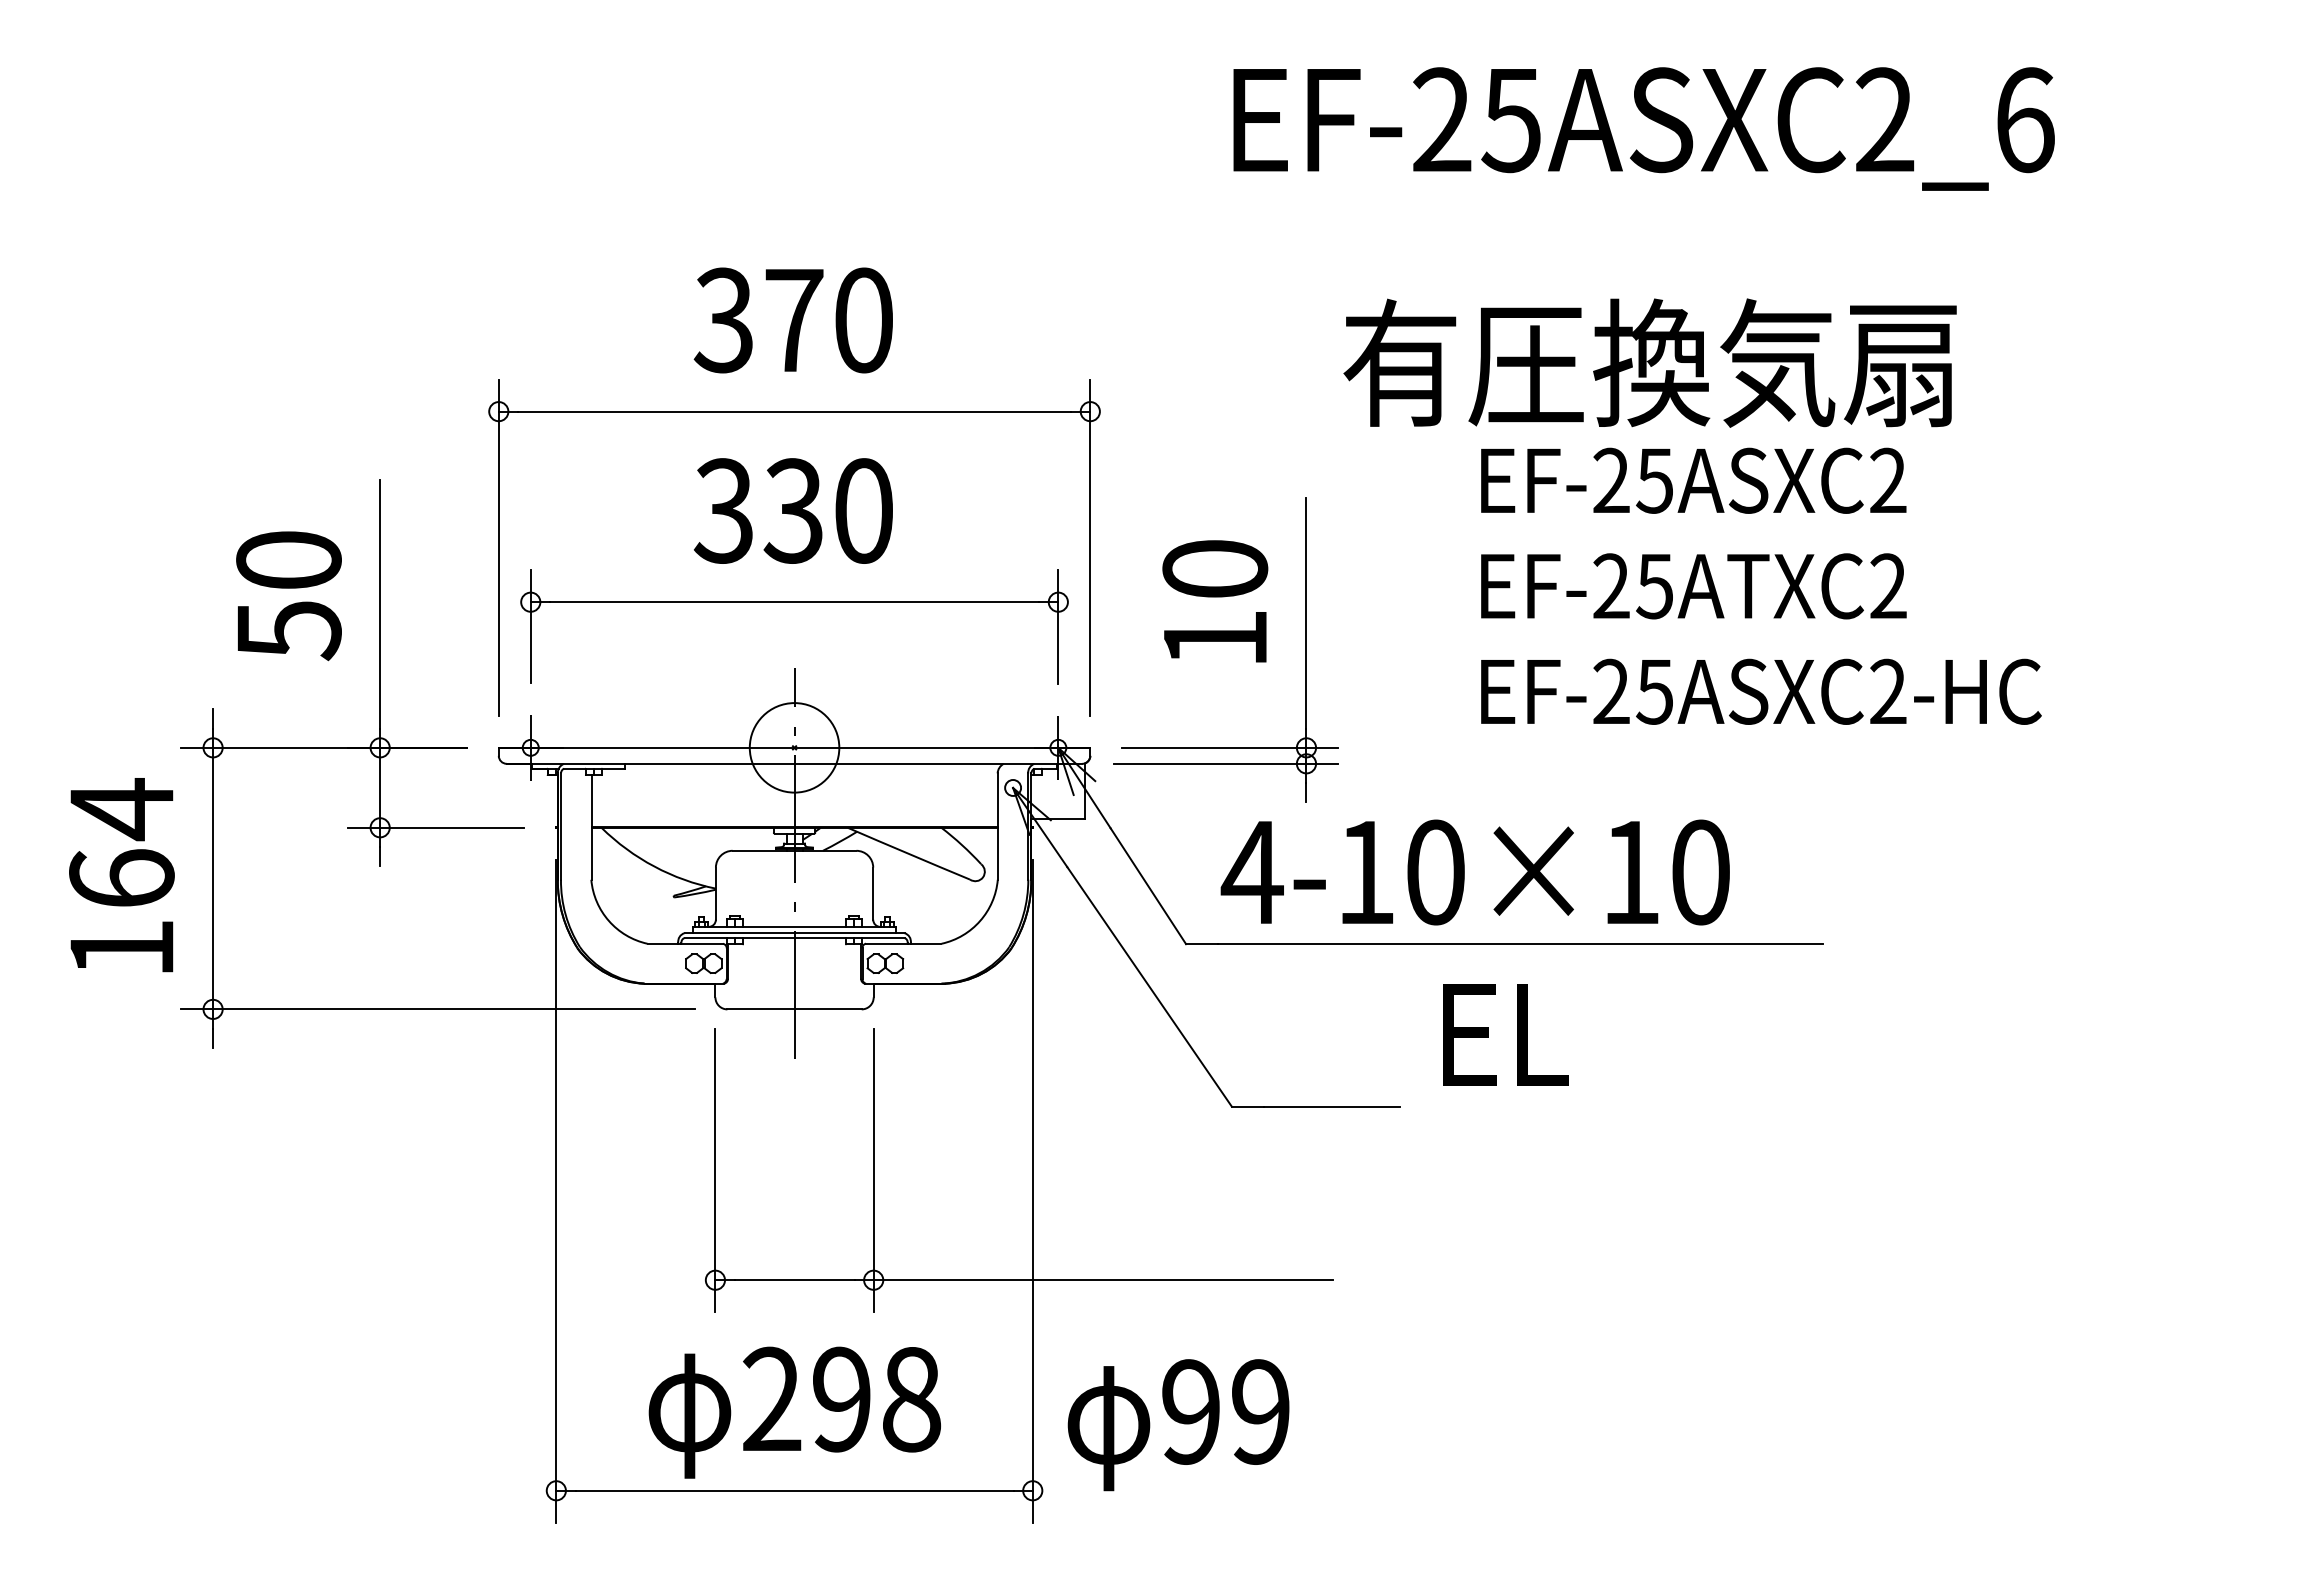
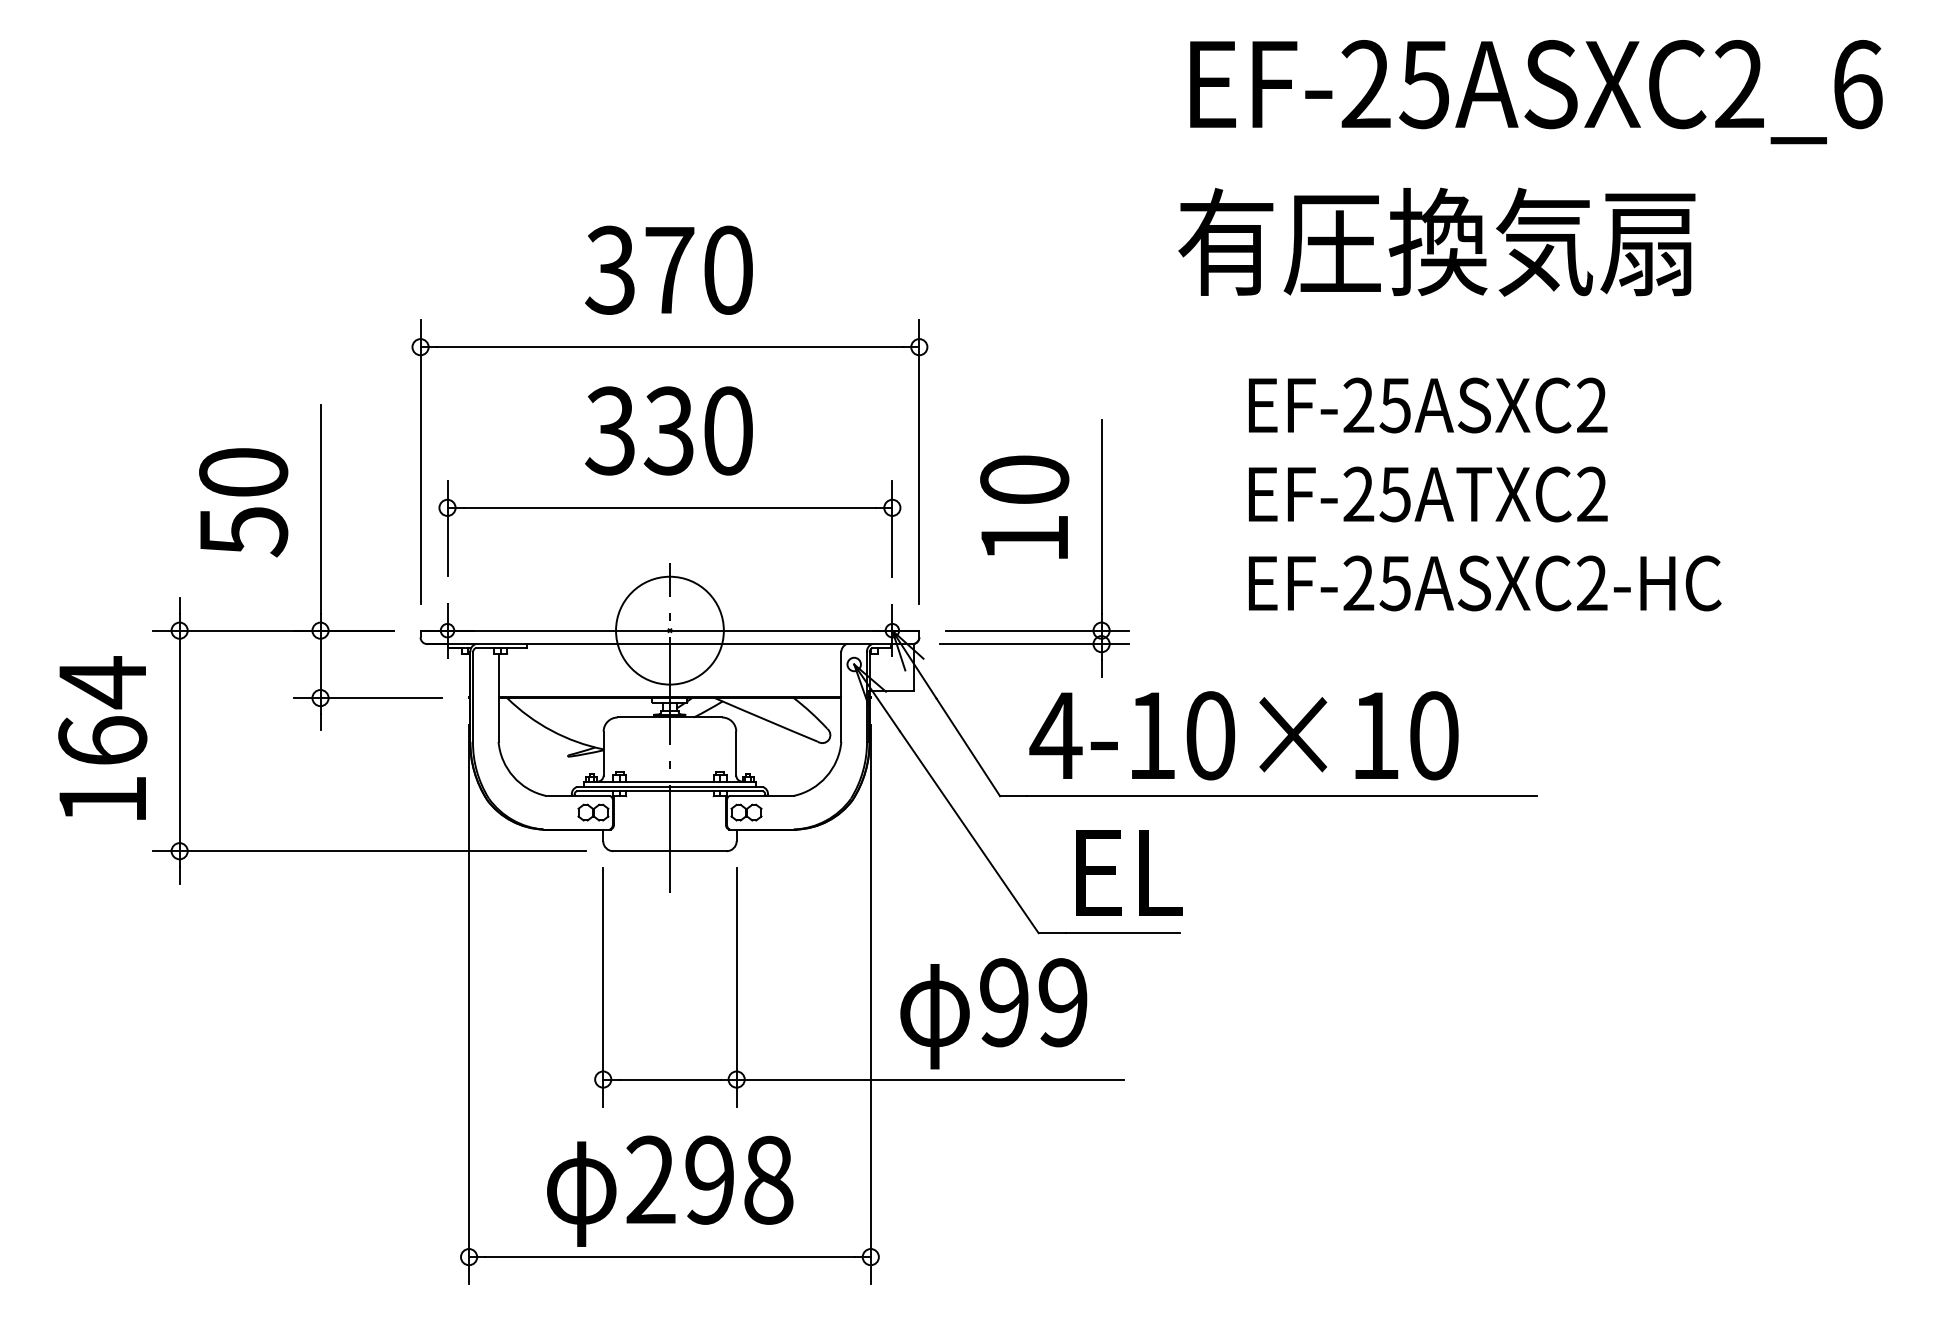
text: (1643, 128) -> (1535, 91), moved
text: (1649, 362) -> (1436, 241), moved
circle: (794, 747) -> (669, 630), size x1.43
text: (1505, 1034) -> (1129, 872), moved
text: (1178, 1425) -> (993, 1014), moved

